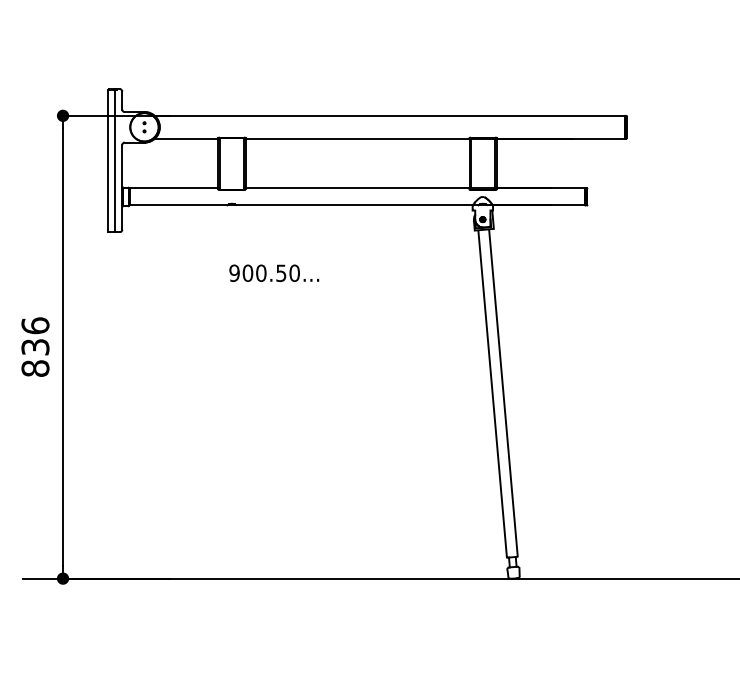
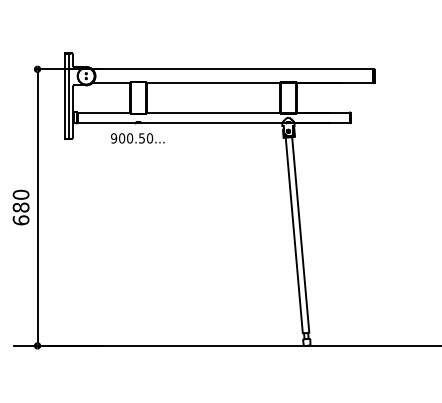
text: (273, 273) -> (137, 138), moved
text: (34, 347) -> (20, 207), 836 -> 680

